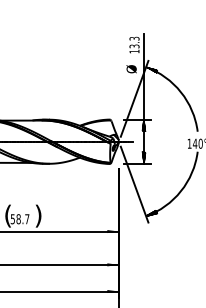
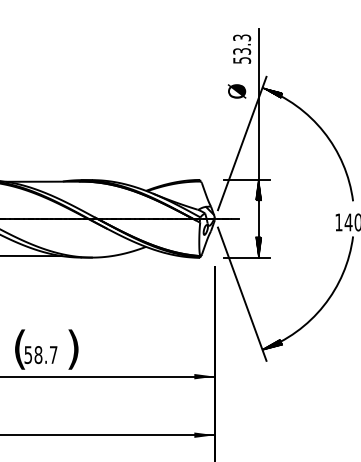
text: (134, 51) -> (242, 60), 13.3 -> 53.3

